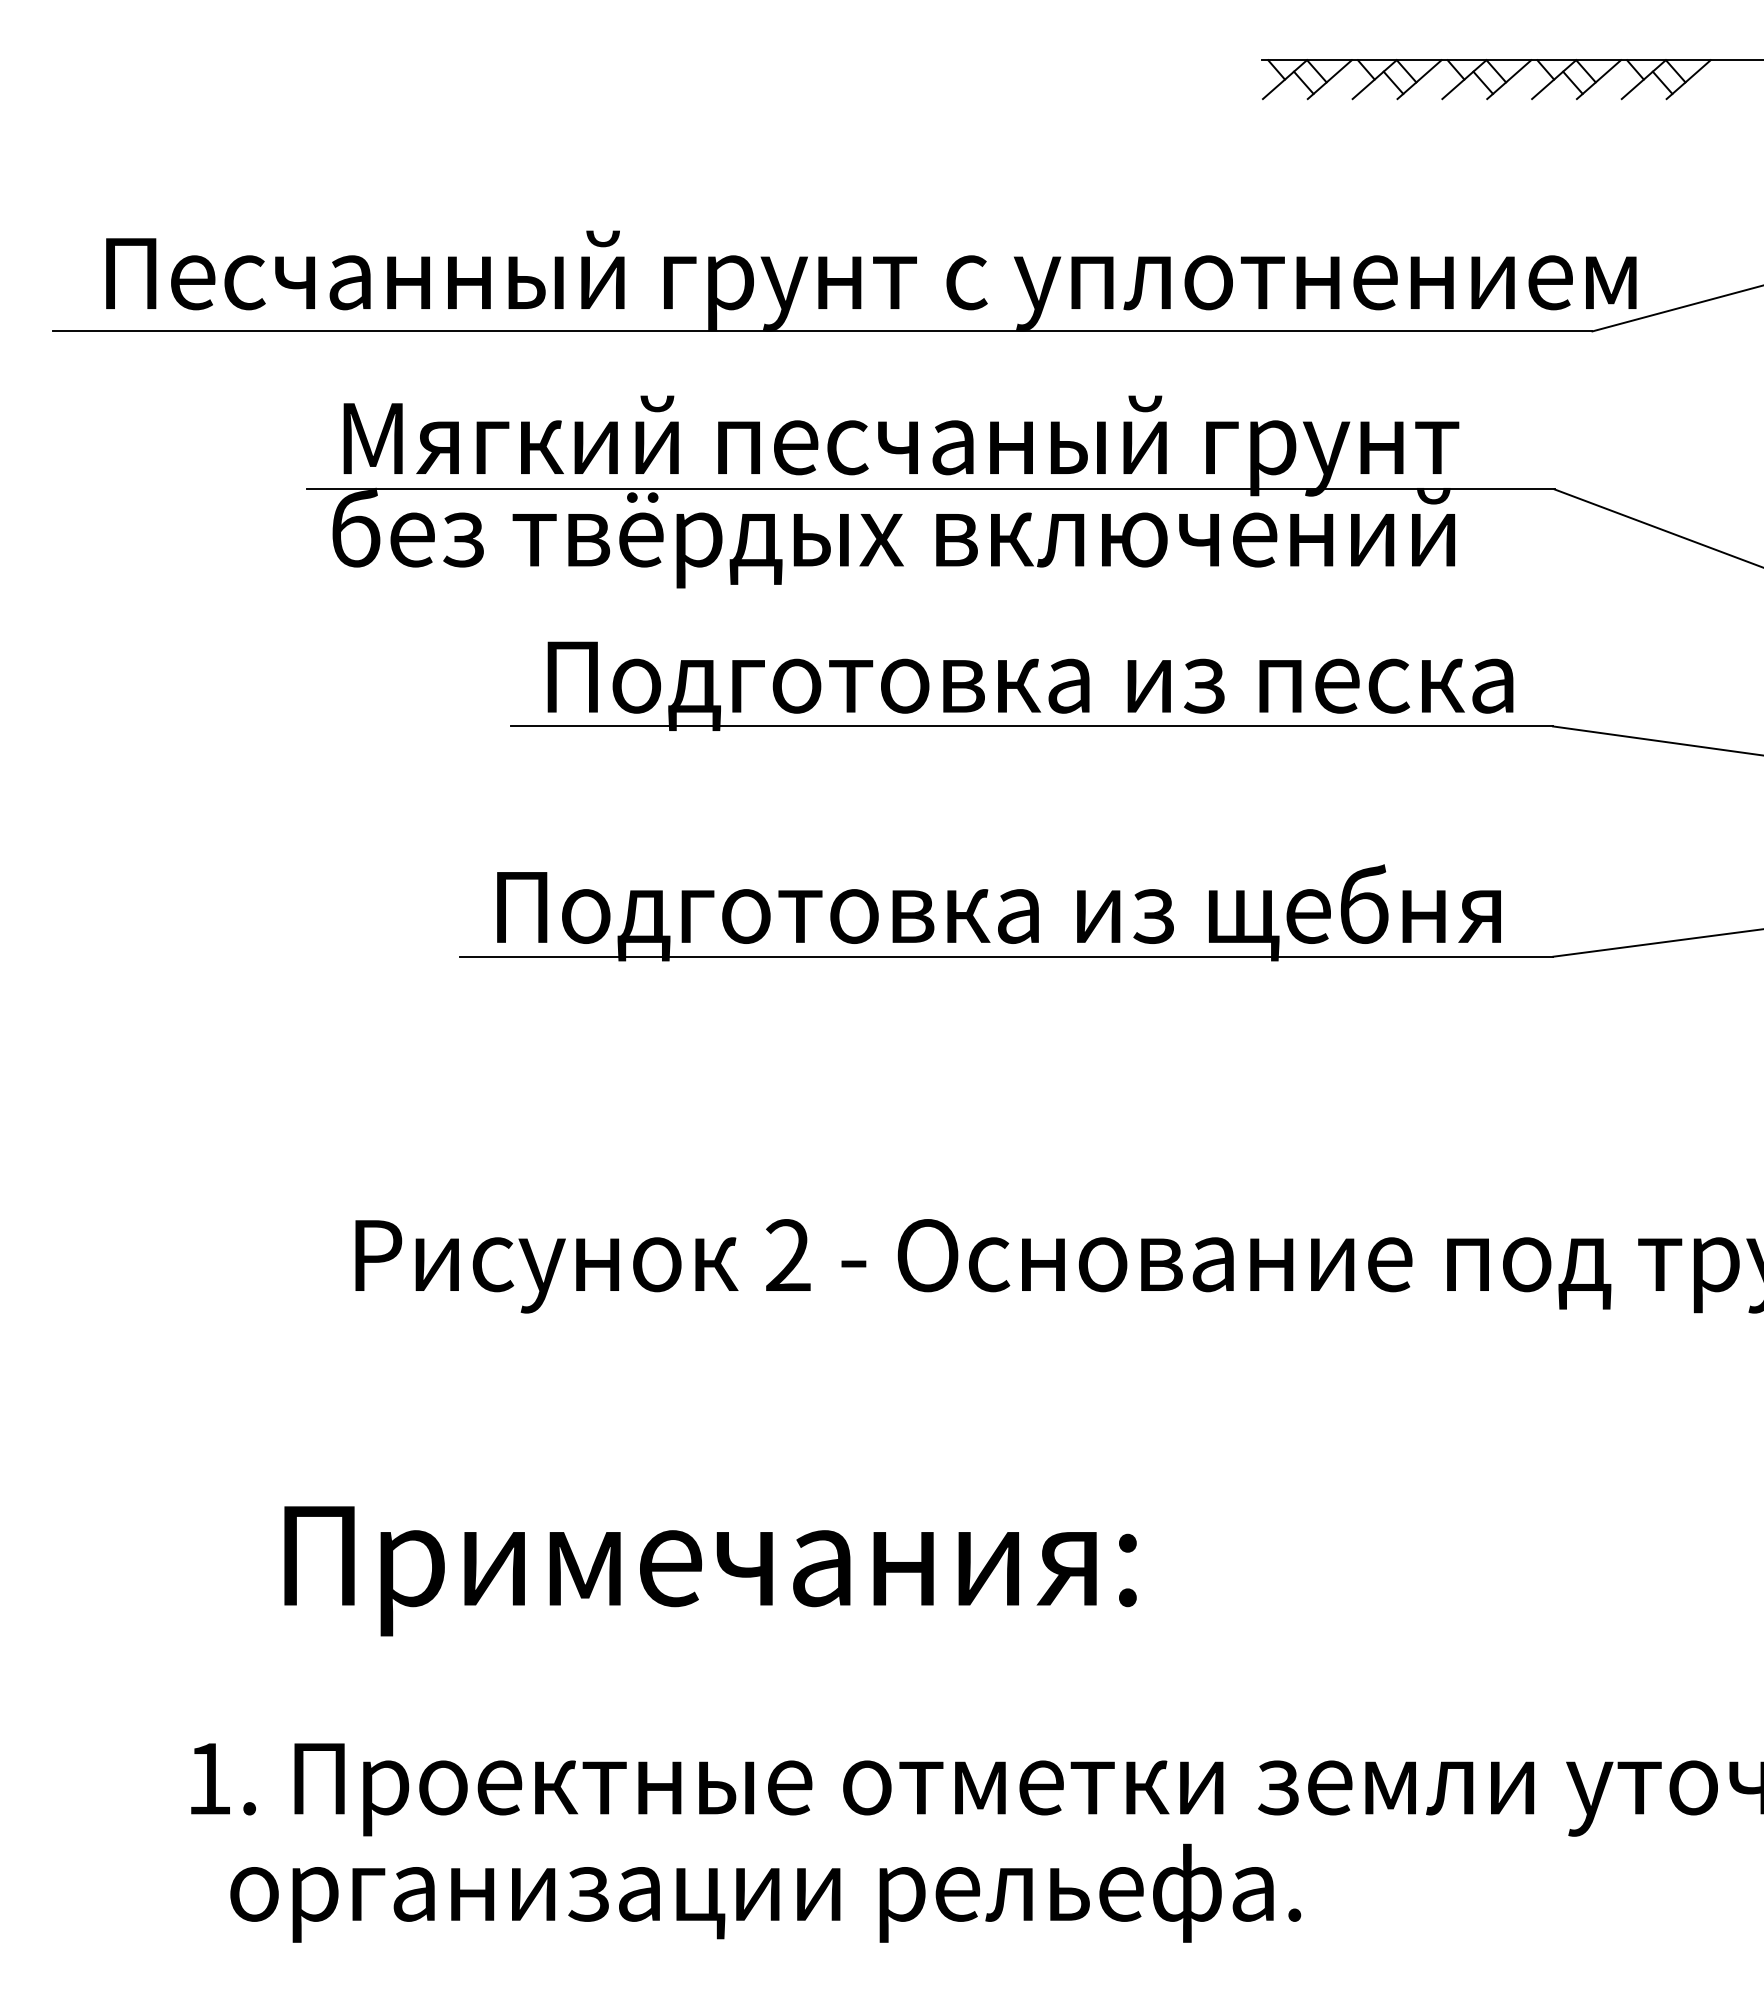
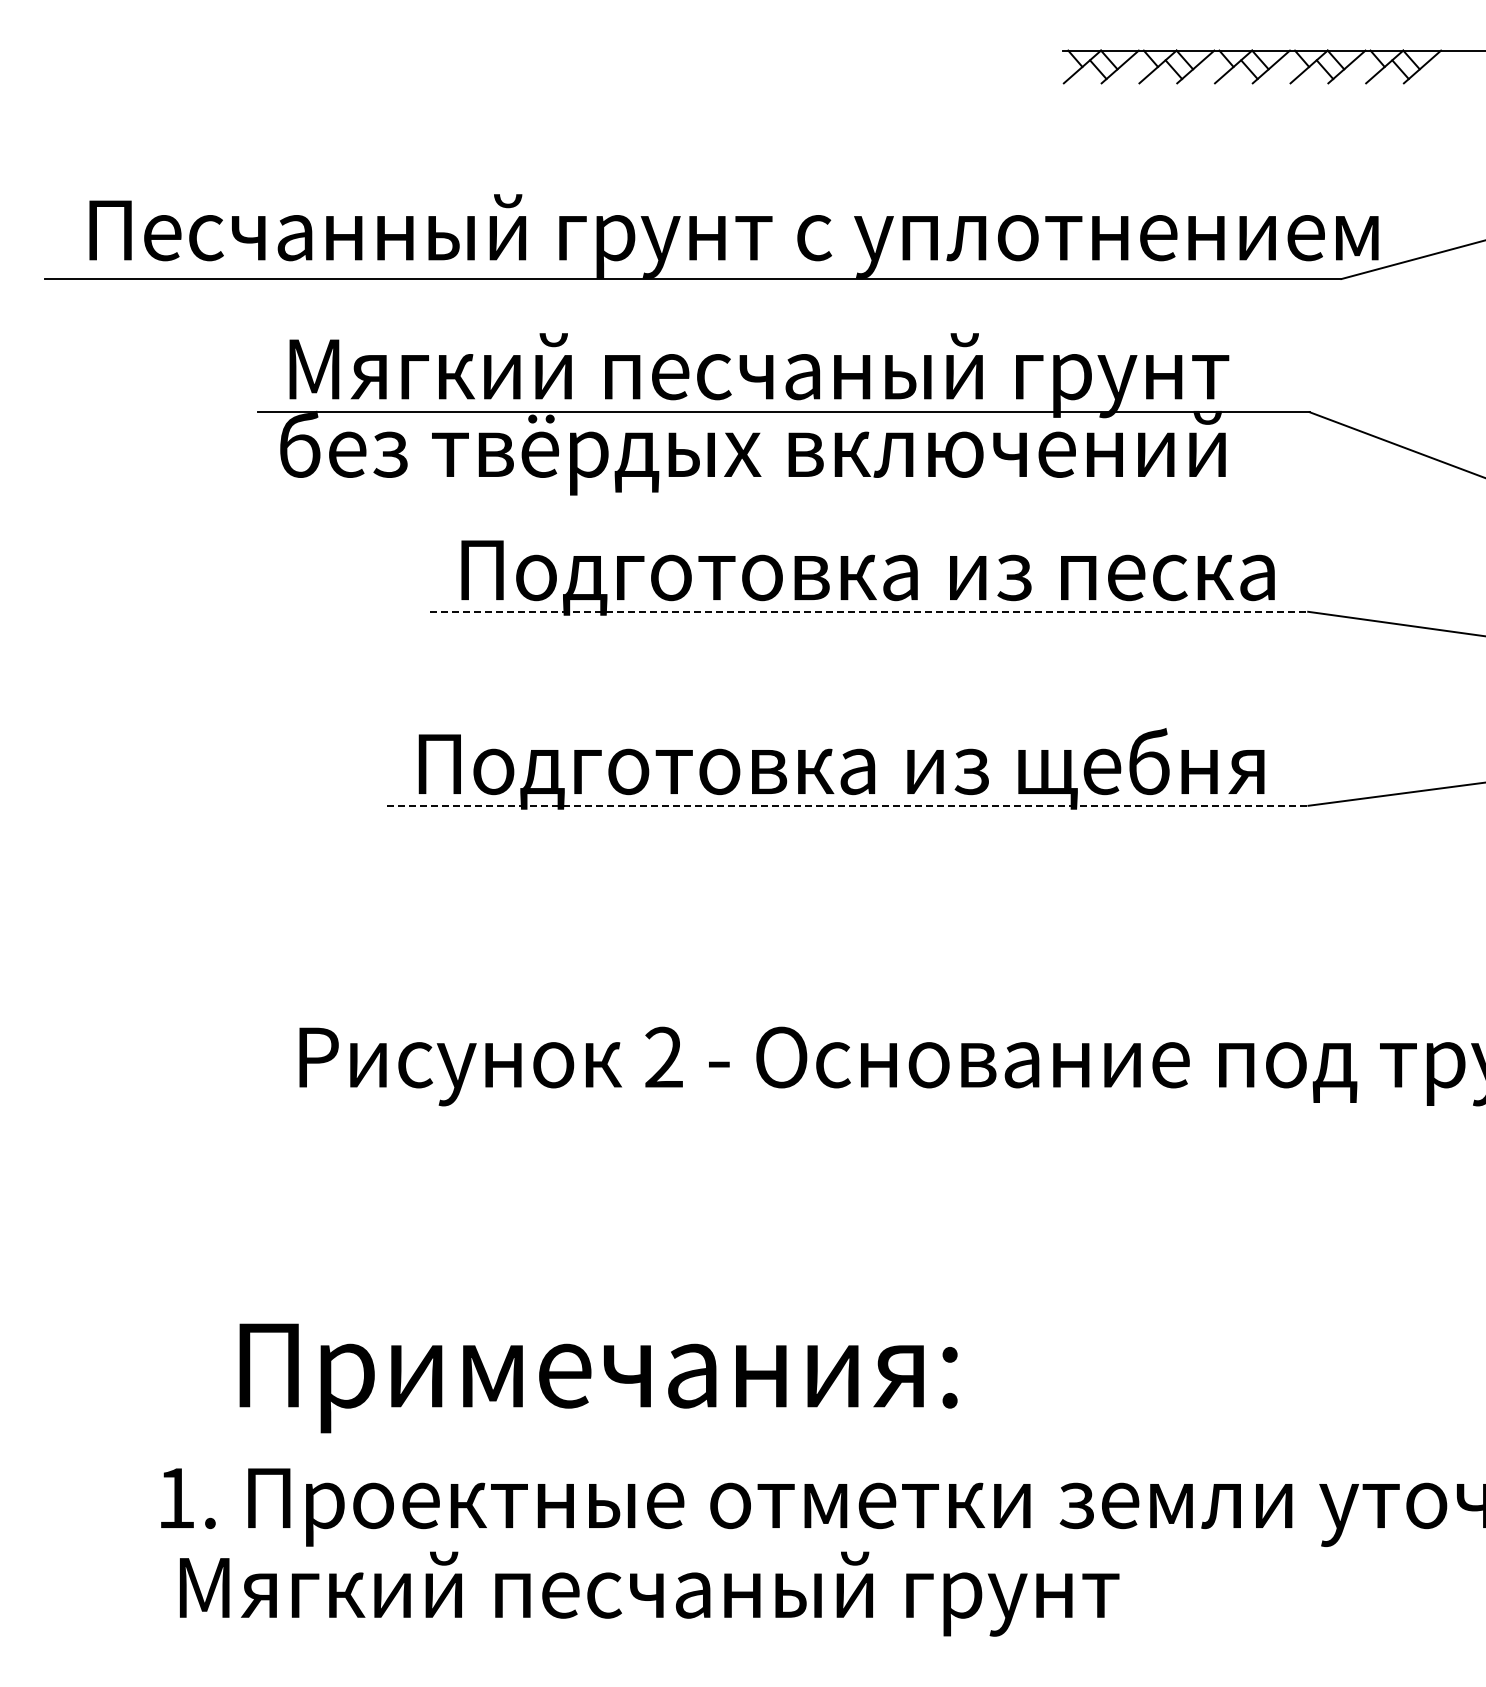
line: (1032, 726) -> (869, 611), solid -> dashed
line: (1007, 956) -> (848, 805), solid -> dashed
text: (710, 1571) -> (598, 1378), moved
text: (770, 1891) -> (649, 1593), организации рельефа. -> Мягкий песчаный грунт

